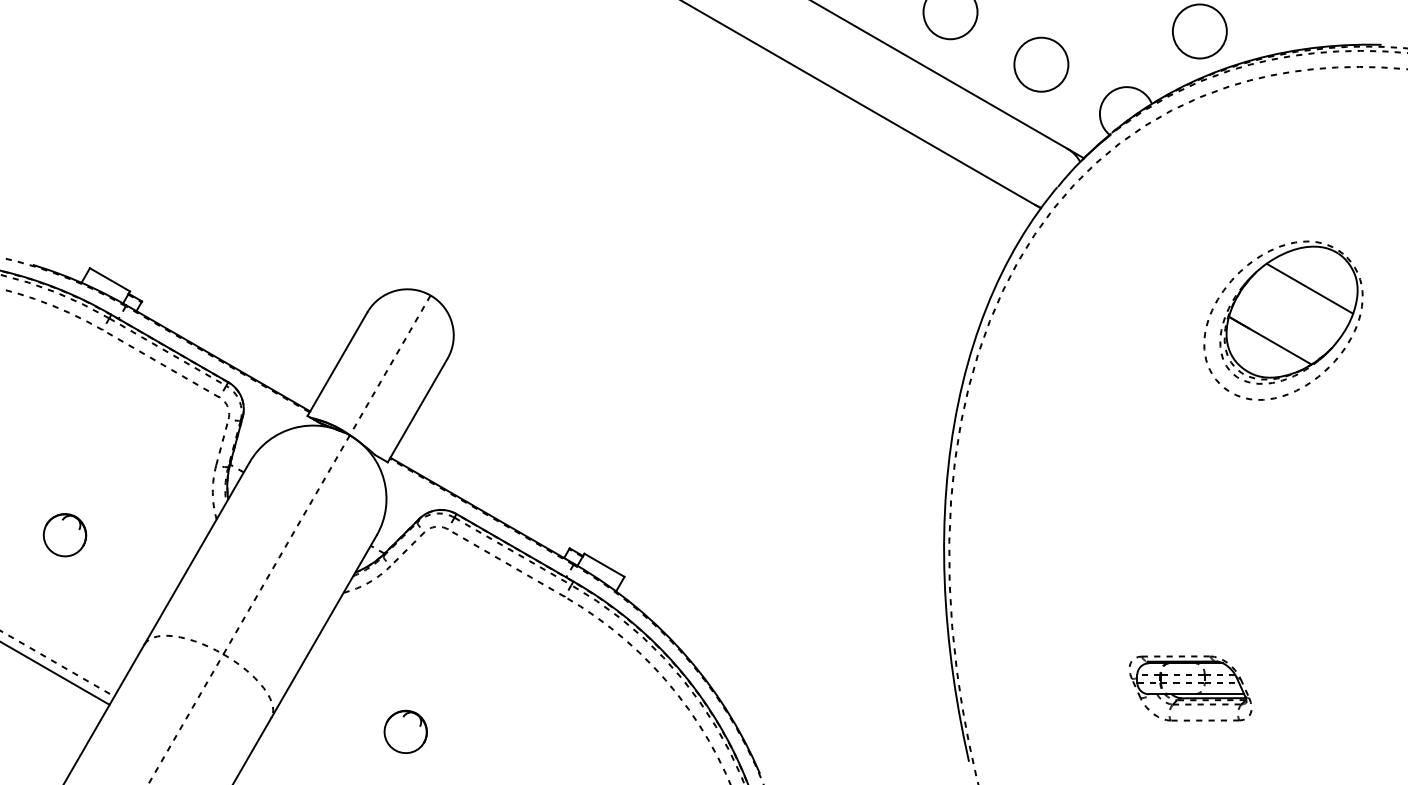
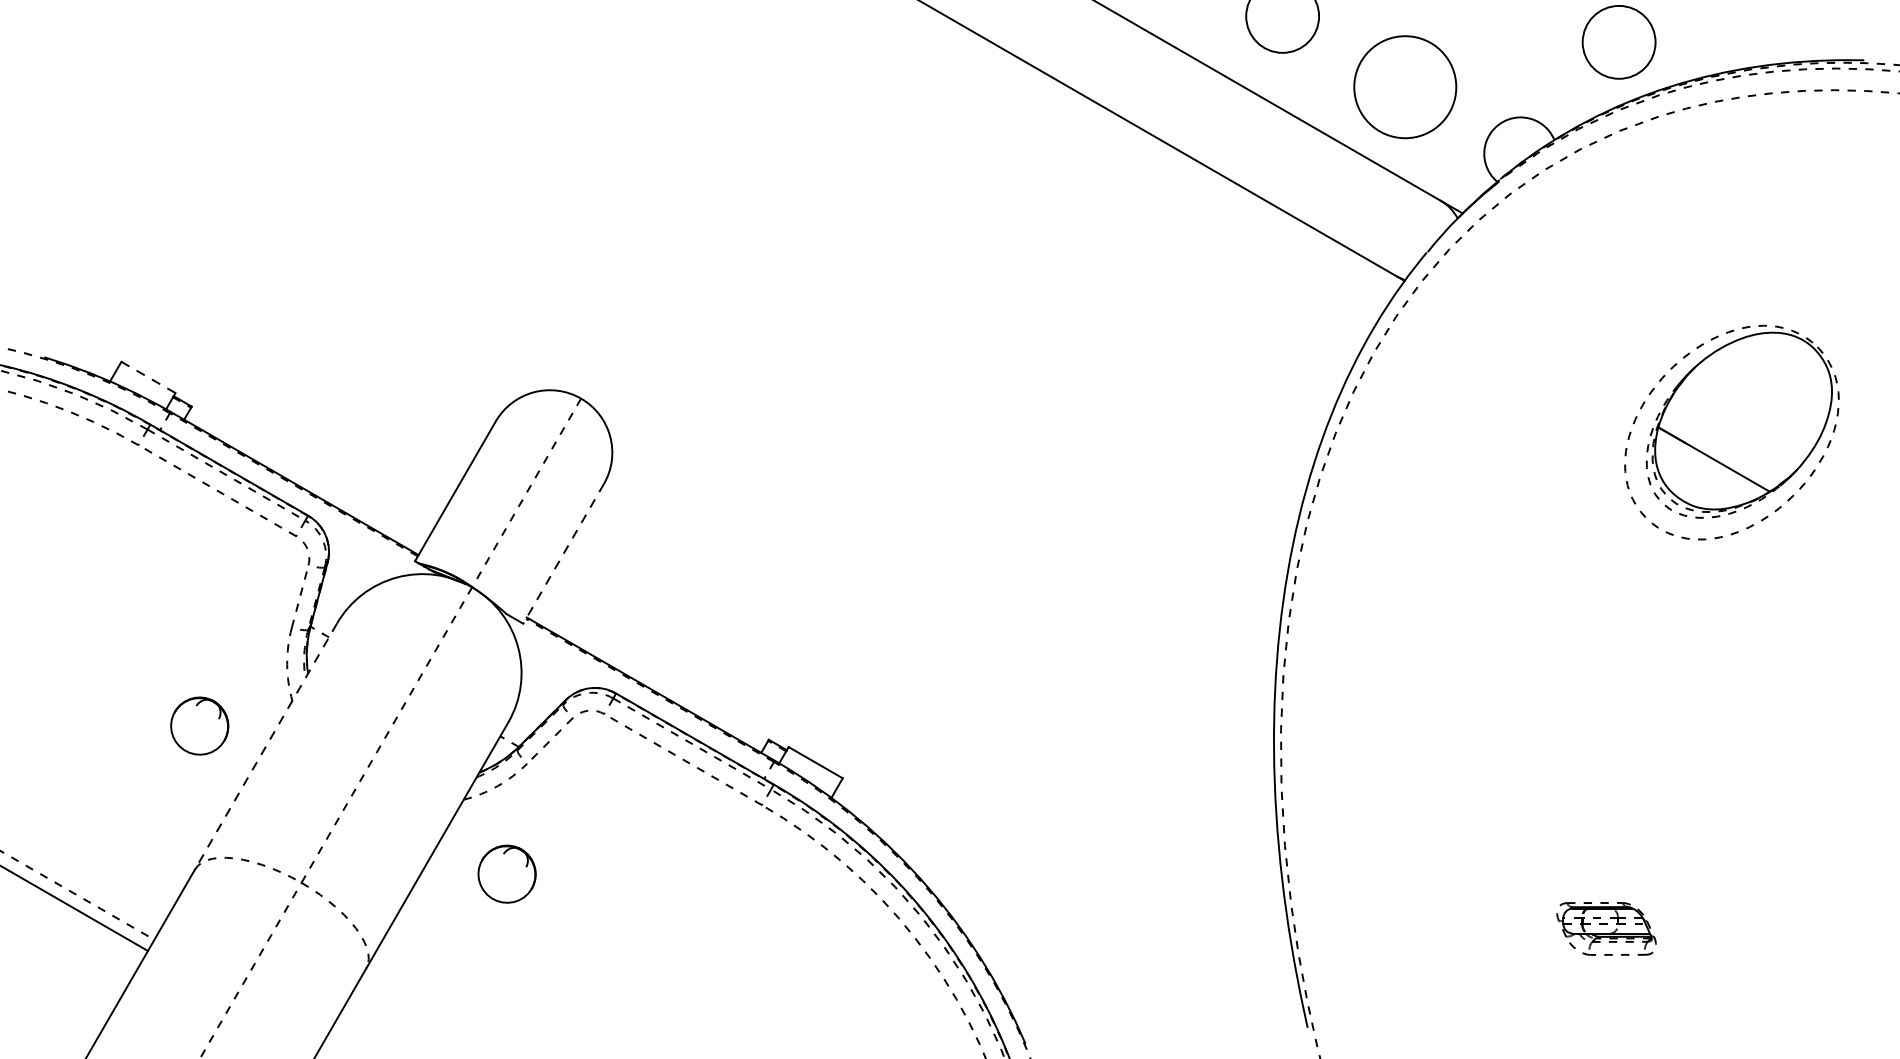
circle: (1041, 64) -> (1405, 86), size x1.4
line: (109, 279) -> (147, 377), solid -> dashed
line: (1309, 288) -> (1767, 389), removed
line: (417, 410) -> (563, 553), solid -> dashed
part: (64, 535) -> (199, 726), moved
line: (196, 553) -> (265, 746), solid -> dashed
part: (1190, 688) -> (1606, 928), size x0.6
part: (405, 731) -> (506, 873), moved

